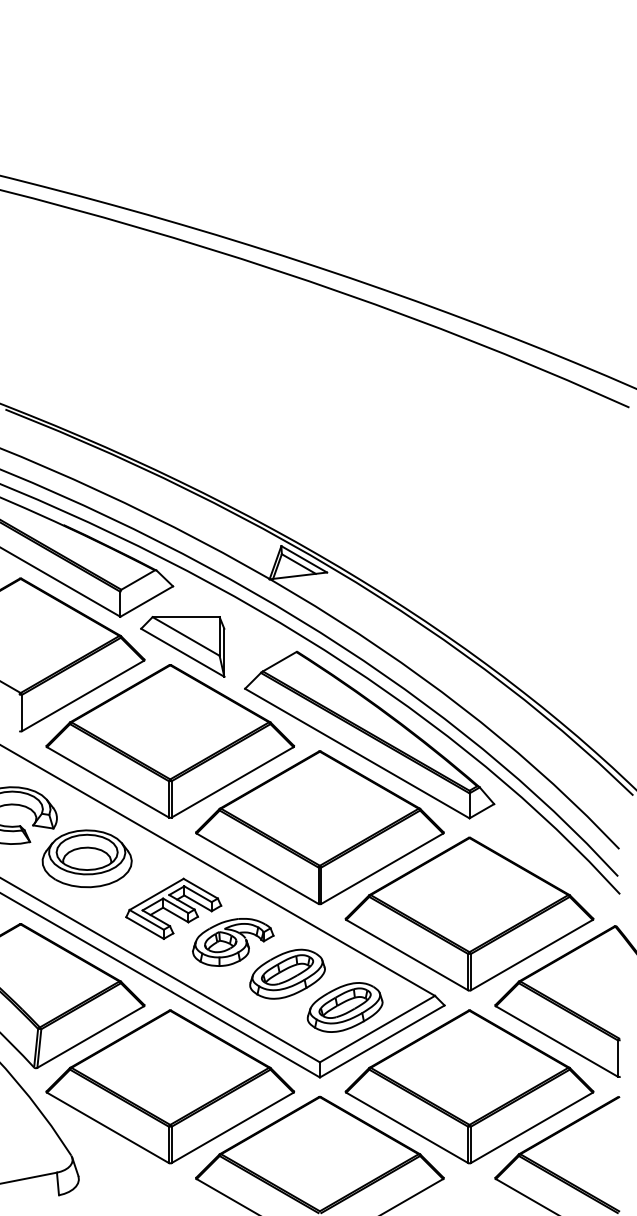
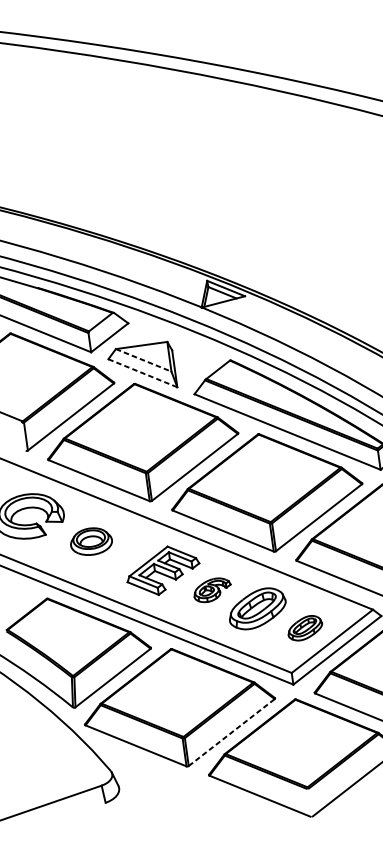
line: (186, 636) -> (143, 360), solid -> dashed
line: (182, 652) -> (142, 373), solid -> dashed
part: (86, 858) -> (90, 541), size x0.6
part: (233, 942) -> (212, 590), size x0.6
part: (344, 1007) -> (304, 628), size x0.6
line: (233, 1127) -> (232, 732), solid -> dashed

